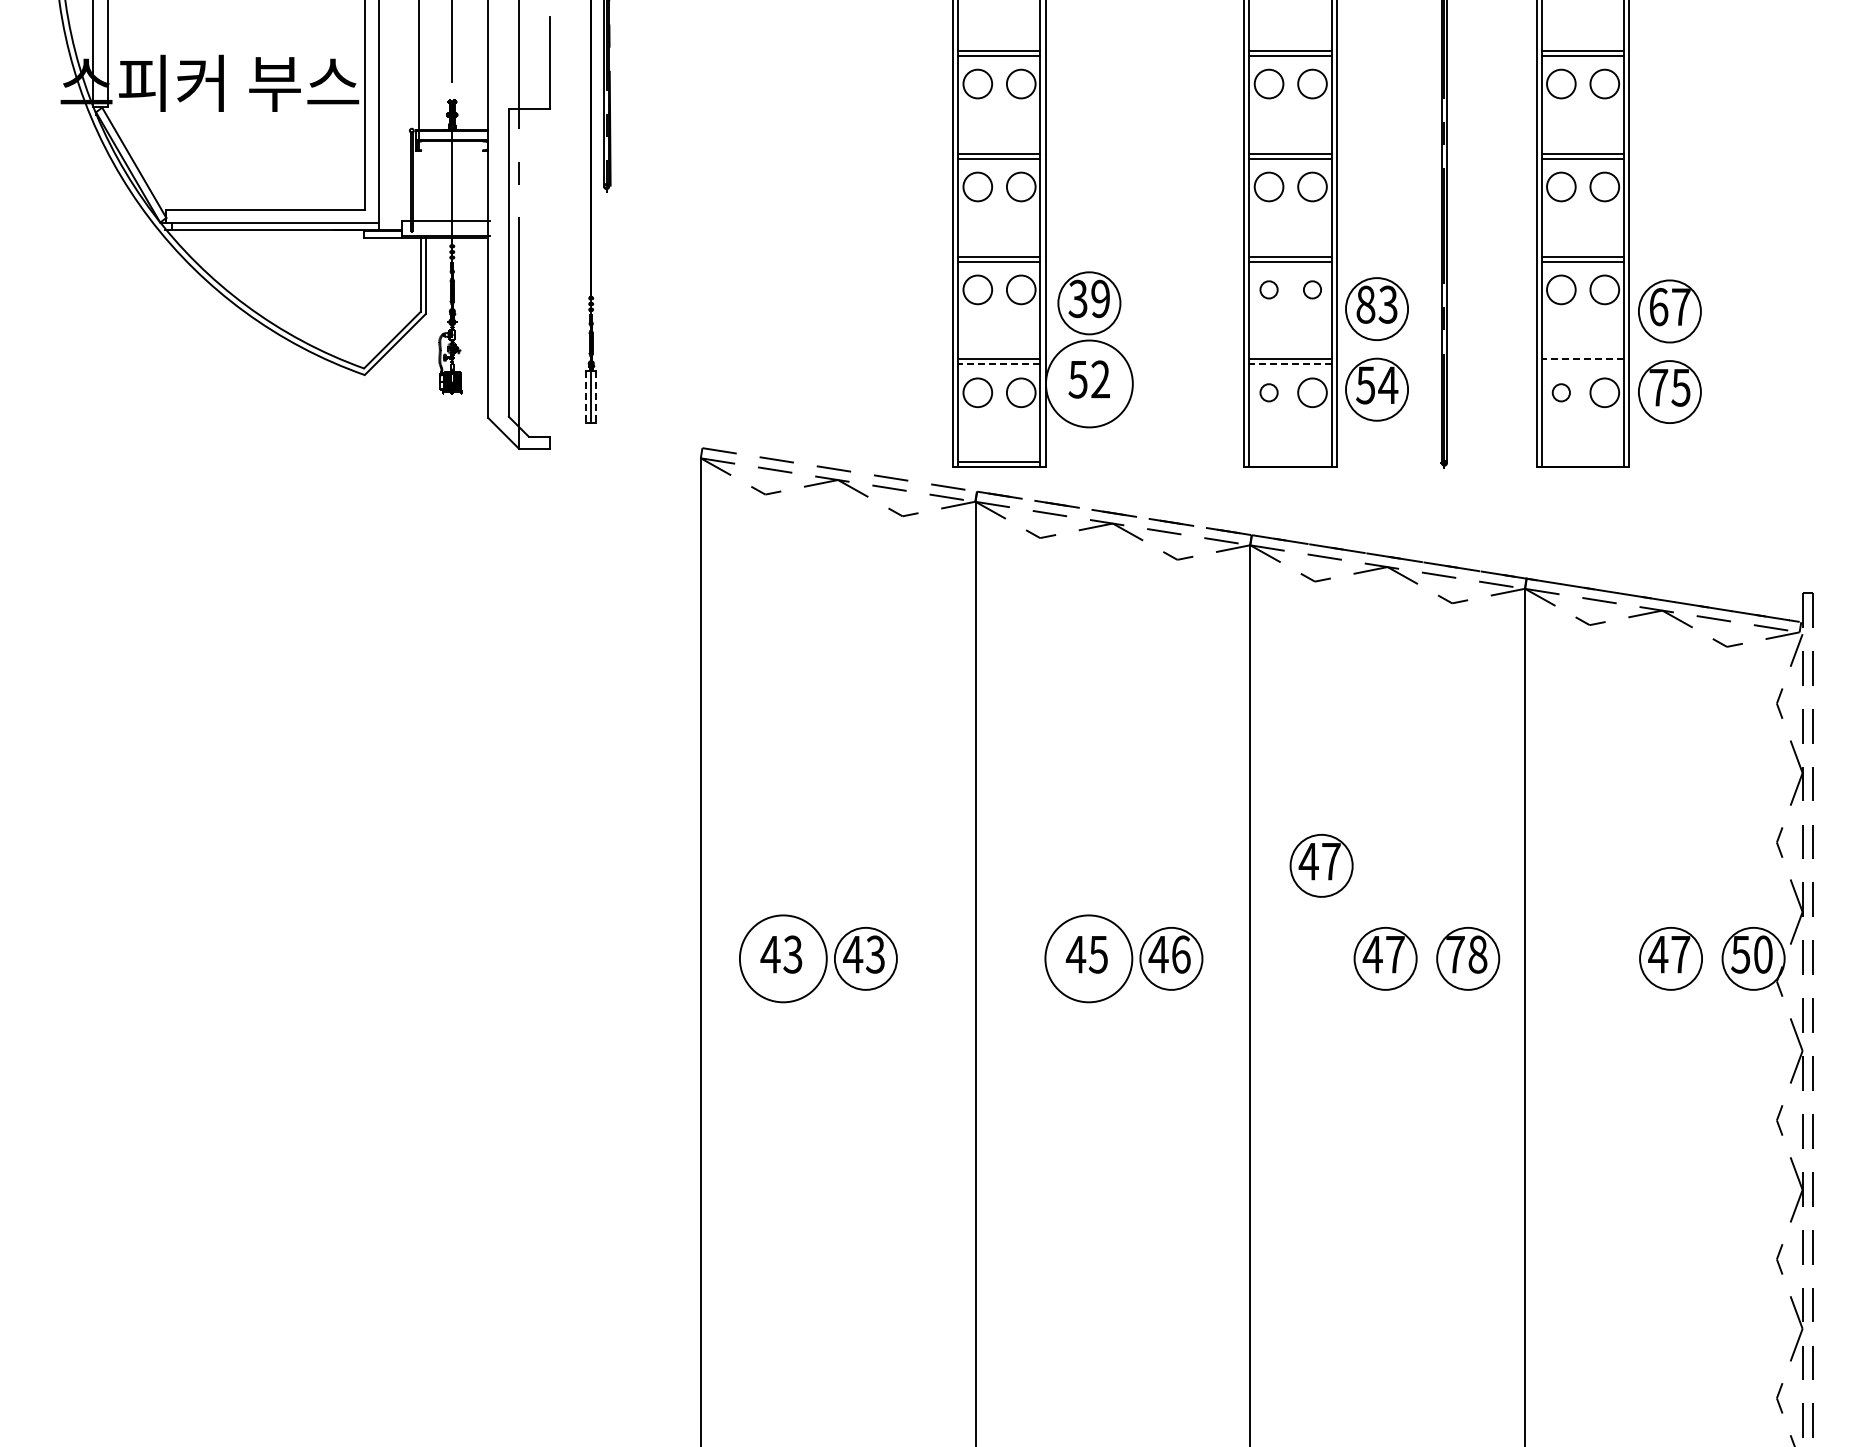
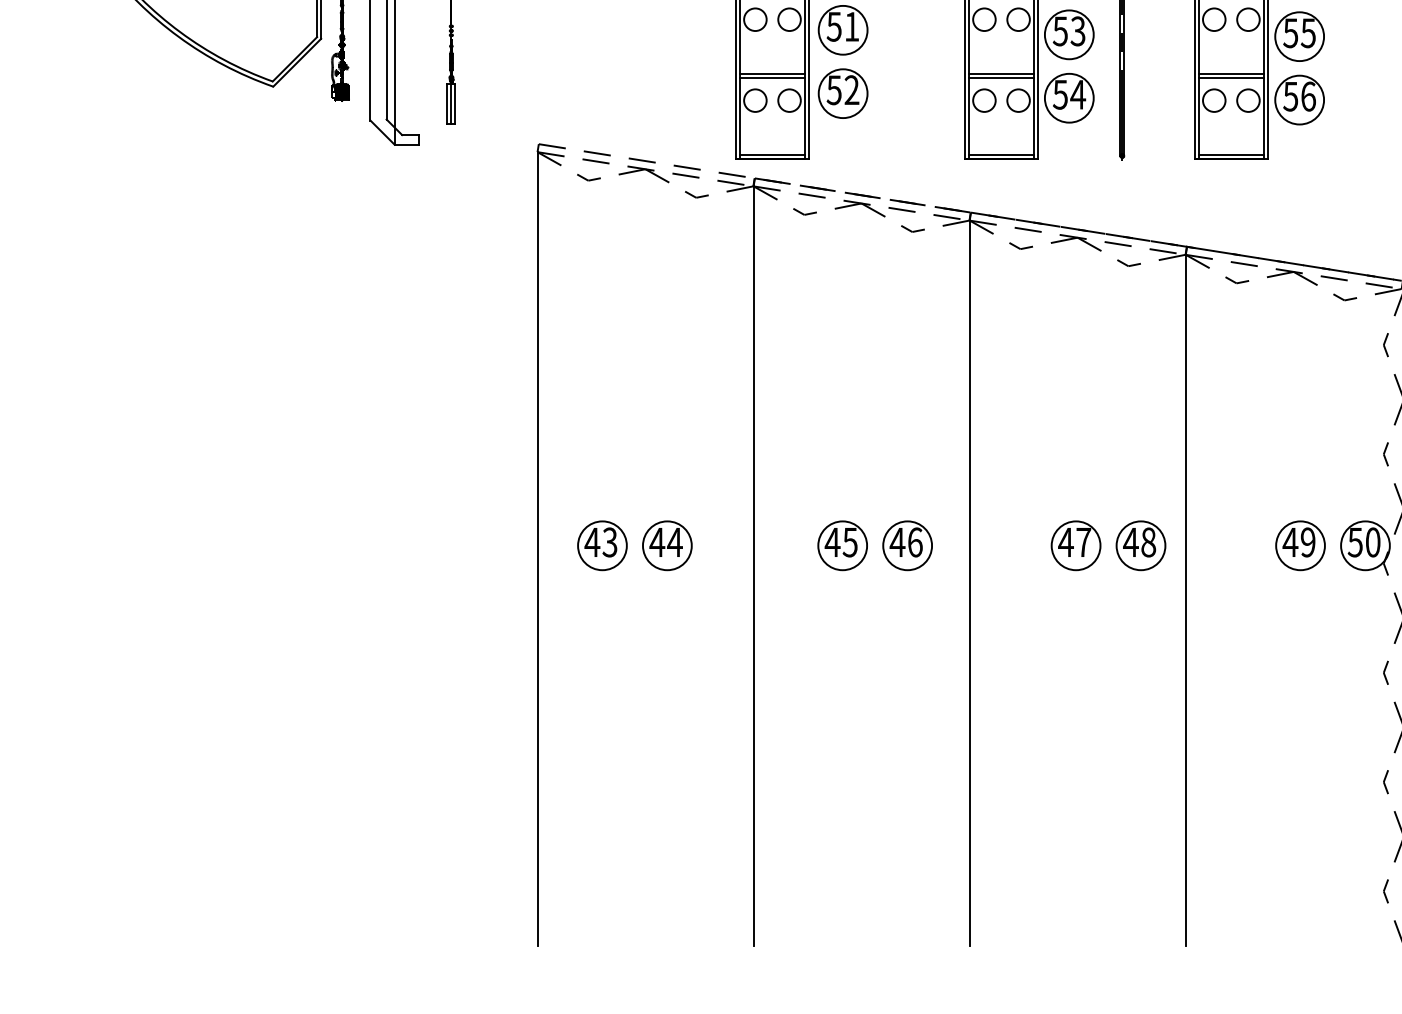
circle: (1268, 289) -> (983, 19), size x1.67
circle: (1312, 289) -> (1018, 19), size x1.67
text: (1088, 298) -> (842, 26), 39 -> 51
text: (1365, 304) -> (1060, 31), 83 -> 53
text: (1669, 307) -> (1299, 33), 67 -> 55
line: (1582, 359) -> (1230, 74), dashed -> solid
line: (998, 364) -> (771, 78), dashed -> solid
line: (1290, 364) -> (1001, 78), dashed -> solid
line: (1582, 364) -> (1230, 78), added
circle: (1089, 383) -> (843, 93), size x0.71
text: (1669, 387) -> (1299, 96), 75 -> 56
circle: (1268, 392) -> (983, 100), size x1.67
circle: (1561, 392) -> (1214, 100), size x1.67
line: (586, 396) -> (447, 103), dashed -> solid
line: (596, 396) -> (455, 103), dashed -> solid
line: (1290, 462) -> (1001, 155), added
line: (1582, 462) -> (1230, 155), added
part: (1321, 865) -> (1025, 472), removed
text: (875, 954) -> (674, 542), 43 -> 44
text: (1455, 954) -> (1131, 542), 78 -> 48
text: (1680, 954) -> (1307, 542), 47 -> 49
circle: (783, 958) -> (602, 545), size x0.71
circle: (1088, 958) -> (842, 545), size x0.71

